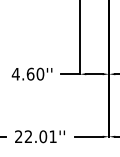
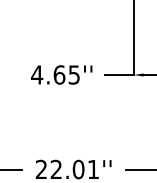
text: (40, 73) -> (74, 73), 4.60'' -> 4.65''

